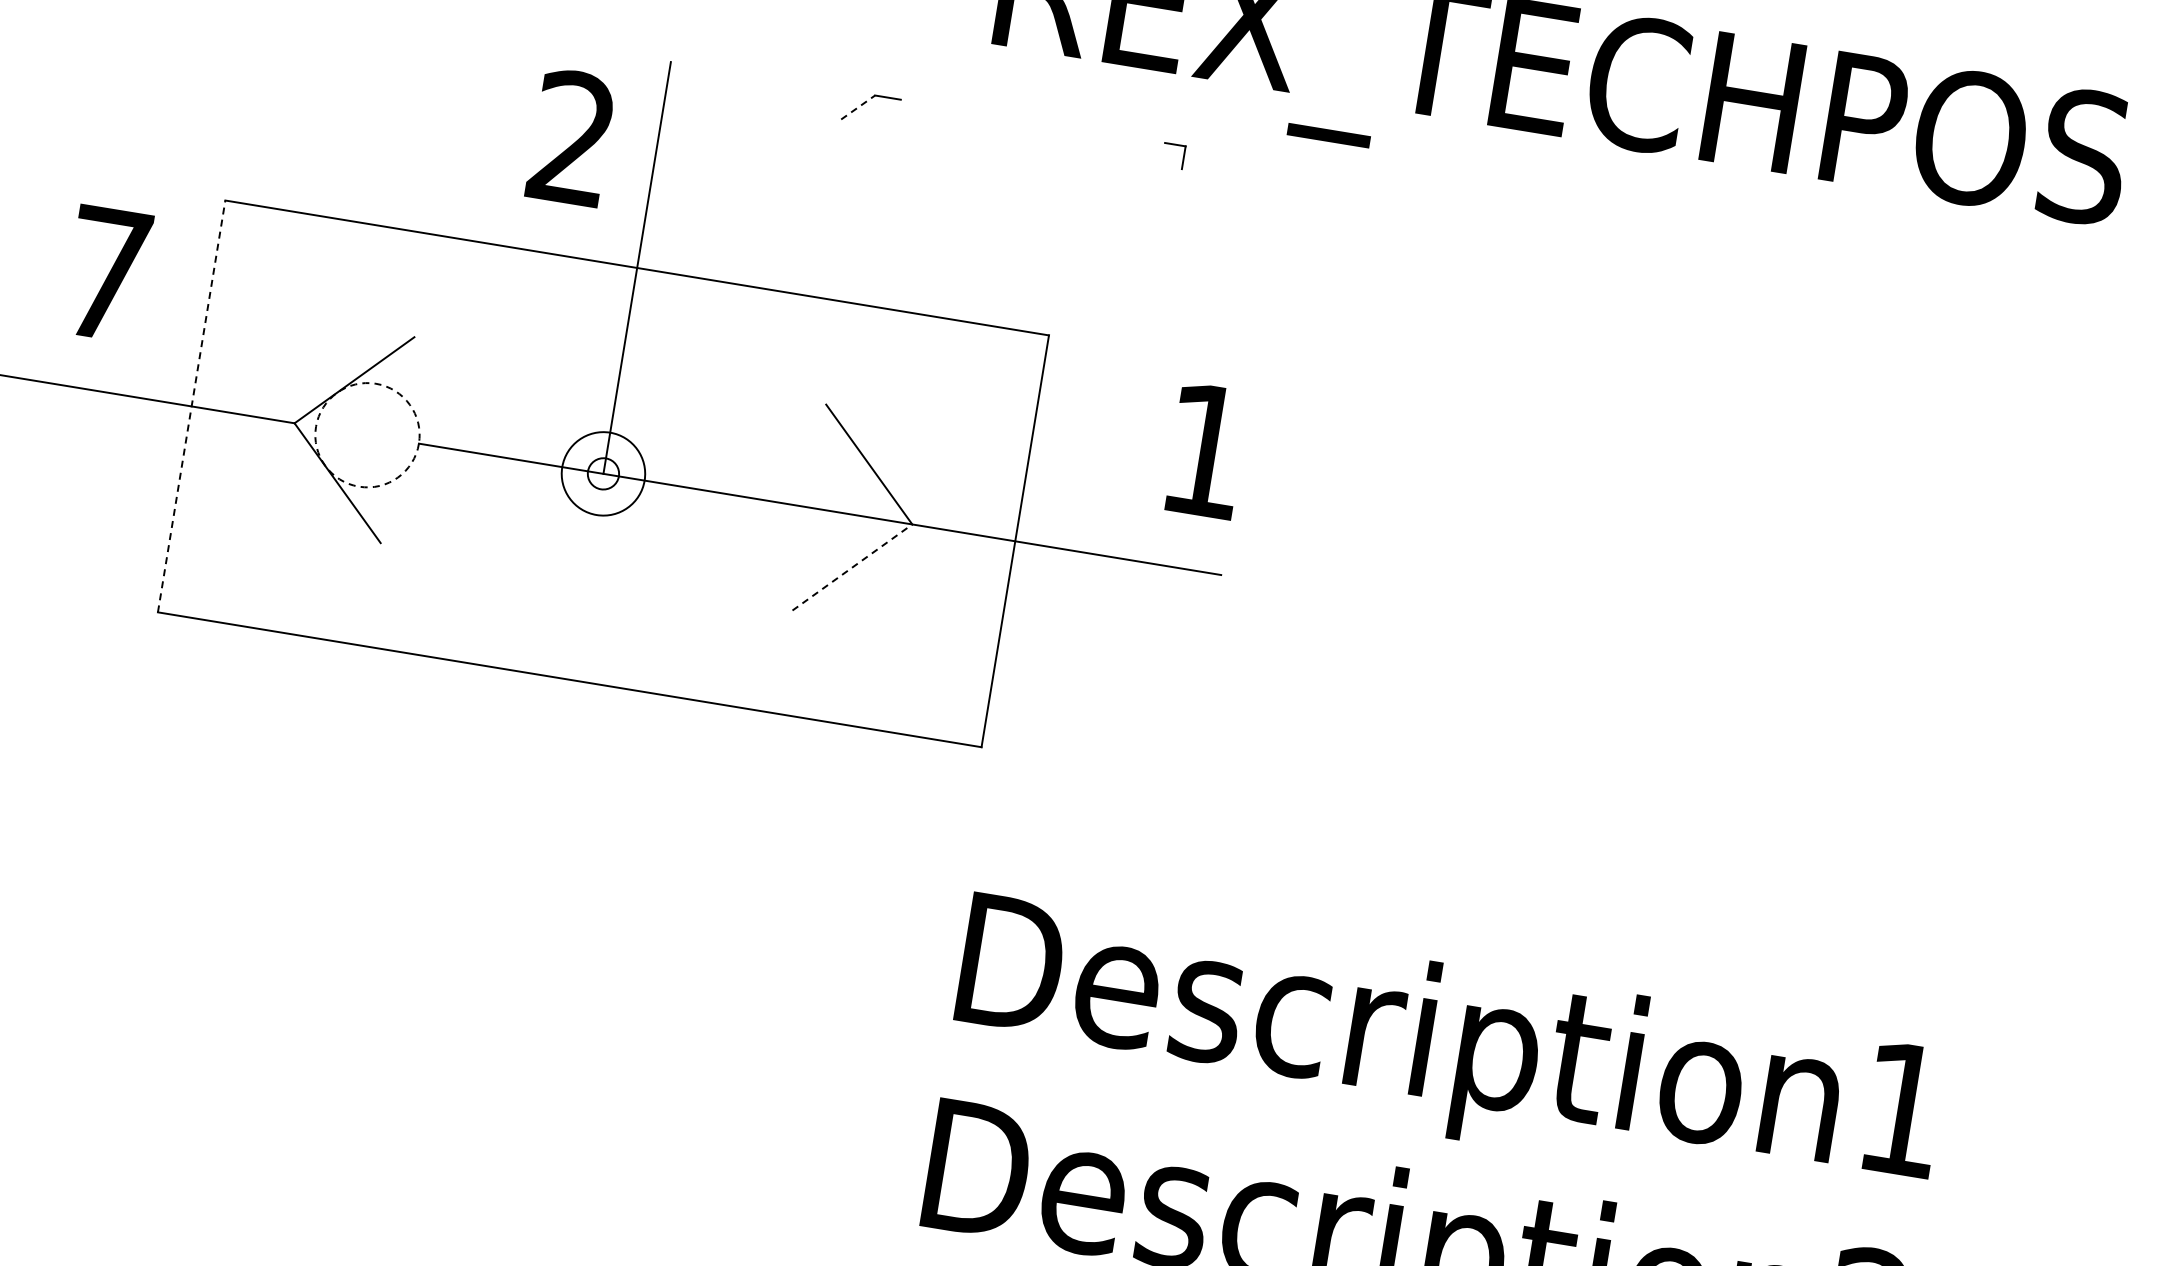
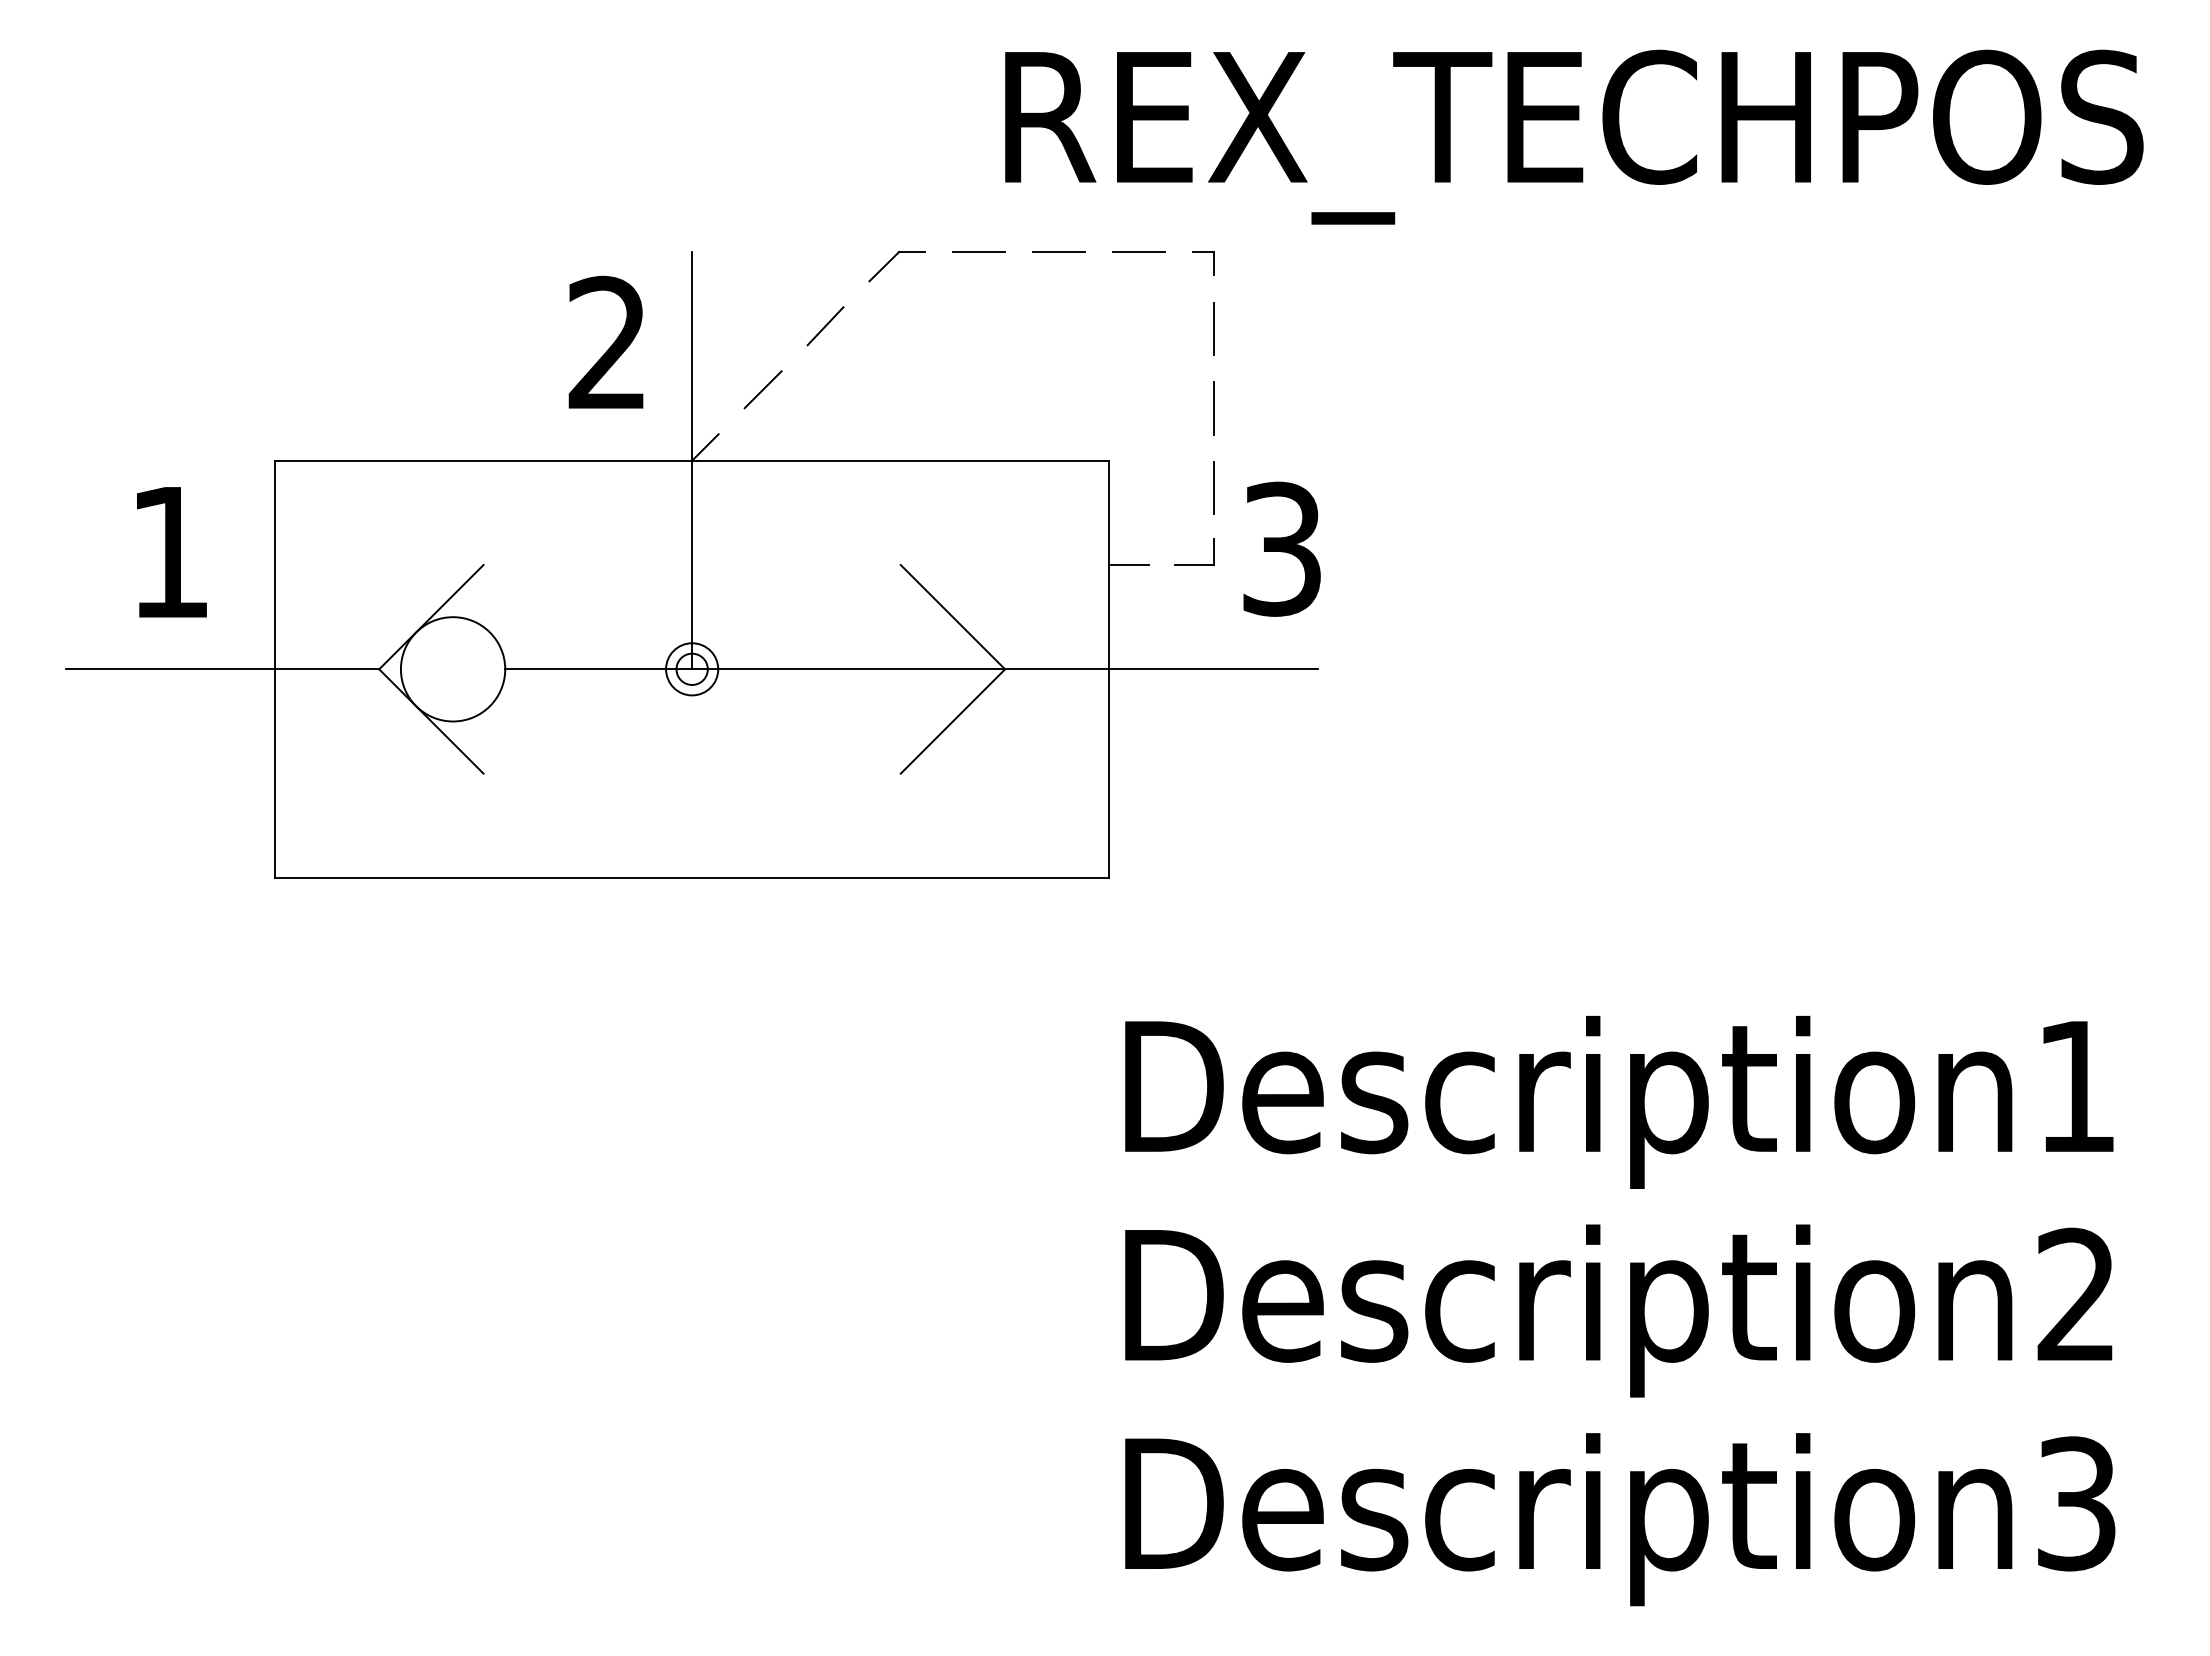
line: (858, 107) -> (884, 266), dashed -> solid
line: (953, 108) -> (978, 252), added
line: (1032, 121) -> (1058, 252), added
line: (1111, 134) -> (1138, 252), added
line: (790, 157) -> (825, 326), added
line: (718, 209) -> (762, 389), added
line: (1173, 221) -> (1213, 328), added
line: (652, 257) -> (705, 447), added
text: (106, 274) -> (169, 552), 7 -> 1
line: (1160, 300) -> (1213, 408), added
line: (1147, 379) -> (1213, 488), added
line: (191, 406) -> (274, 669), dashed -> solid
circle: (366, 435) -> (452, 669), dashed -> solid
line: (1050, 441) -> (1128, 565), added
text: (1204, 449) -> (1281, 548), 1 -> 3
part: (1116, 451) -> (1194, 564), added
circle: (603, 474) -> (692, 669), size x0.62
line: (851, 567) -> (952, 721), dashed -> solid

